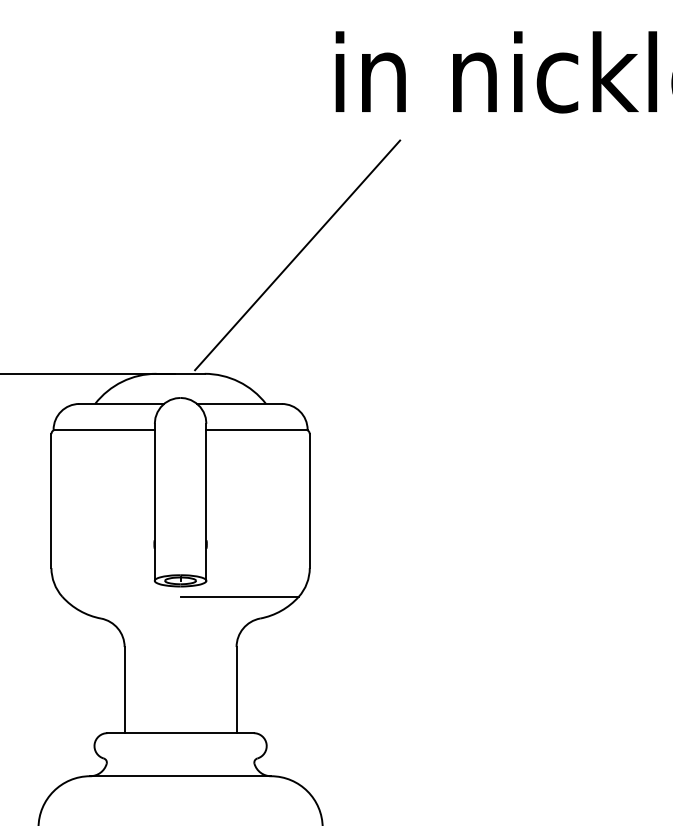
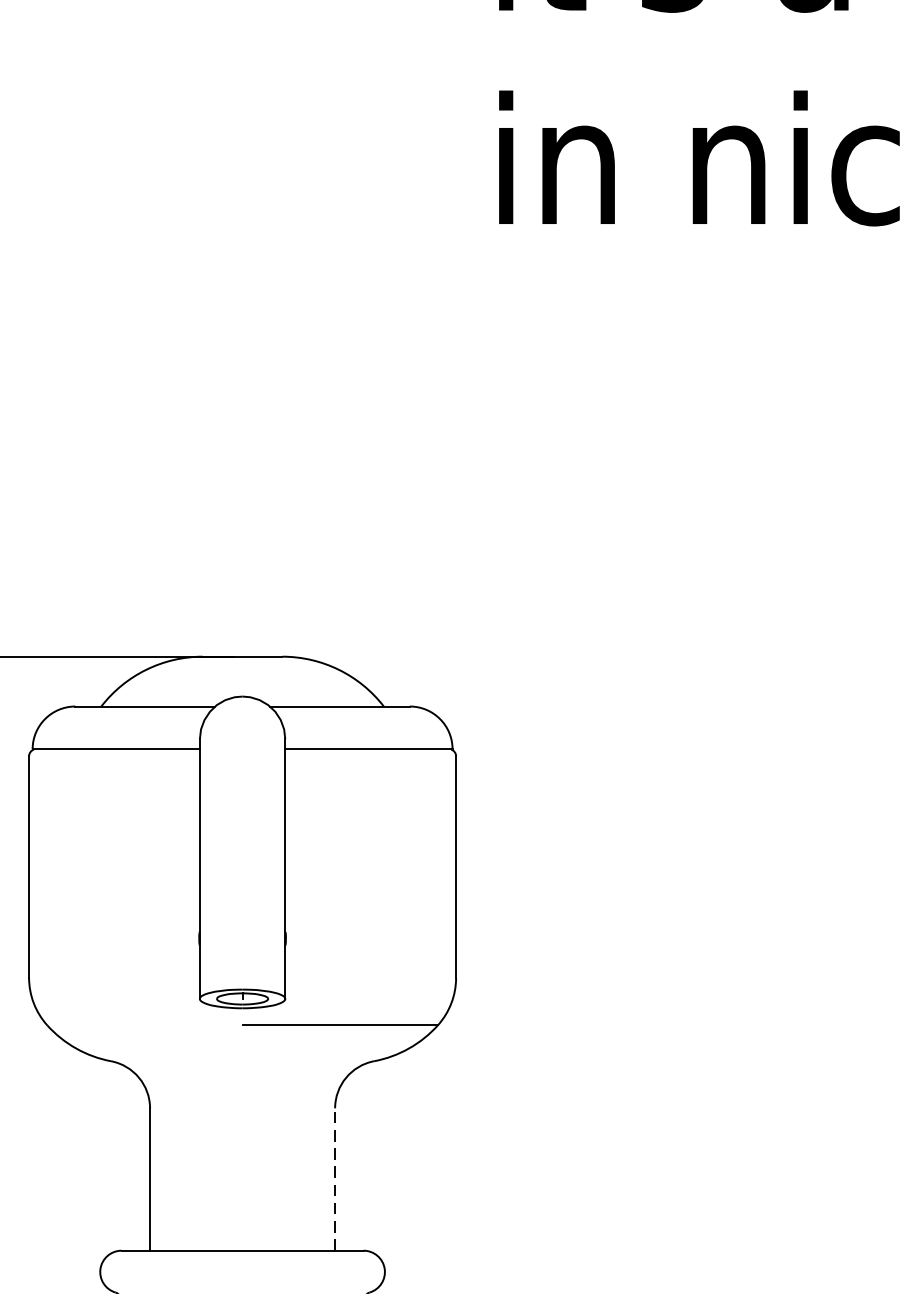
line: (297, 255) -> (435, 461), removed
line: (236, 689) -> (334, 1178), solid -> dashed

